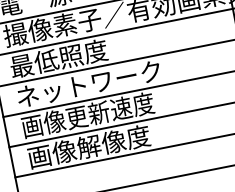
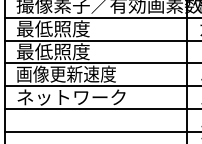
text: (88, 83) -> (71, 51), ネットワーク -> 最低照度
text: (100, 143) -> (71, 96), 画像解像度 -> ネットワーク

